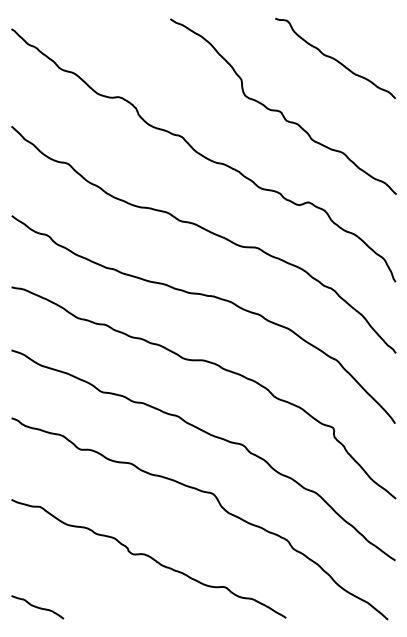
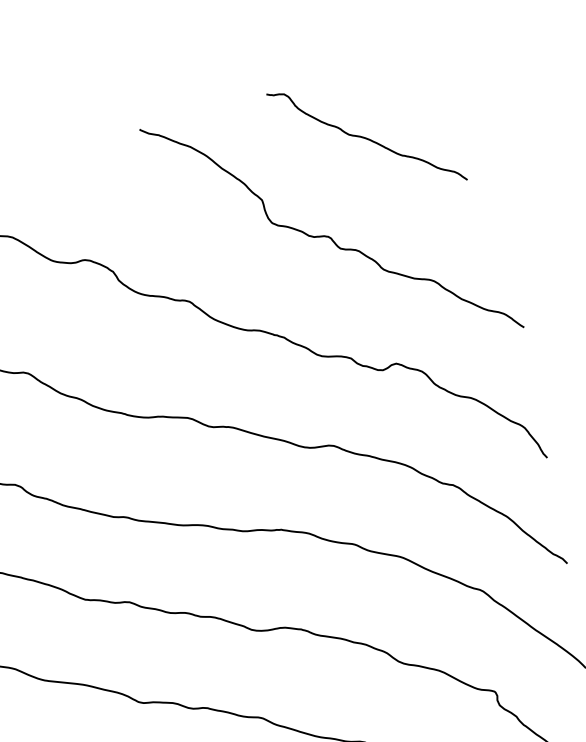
curve: (335, 58) -> (367, 136), moved

